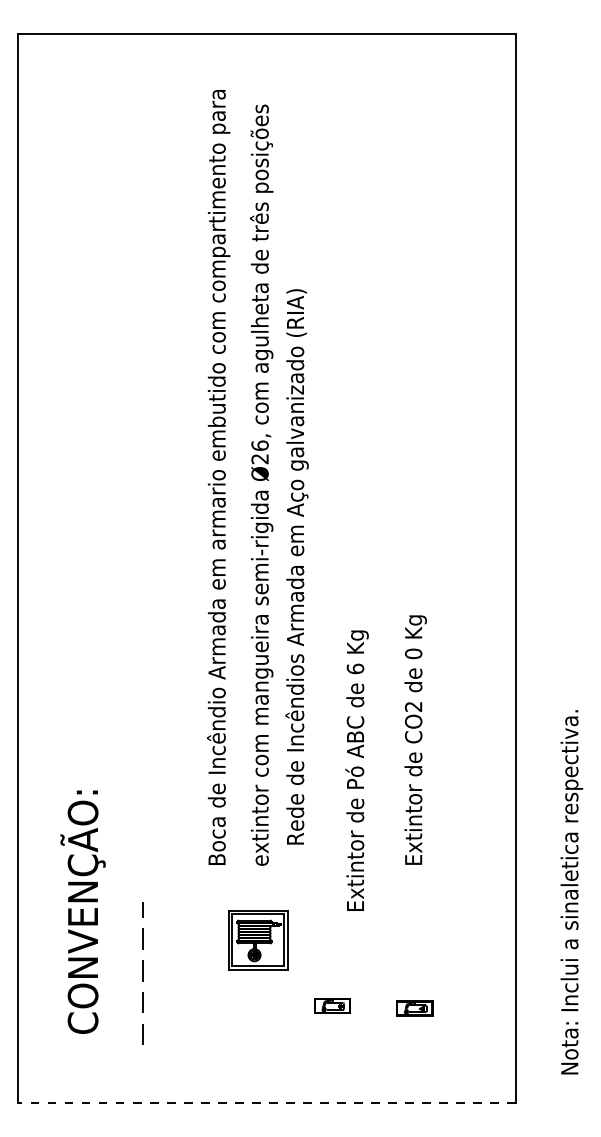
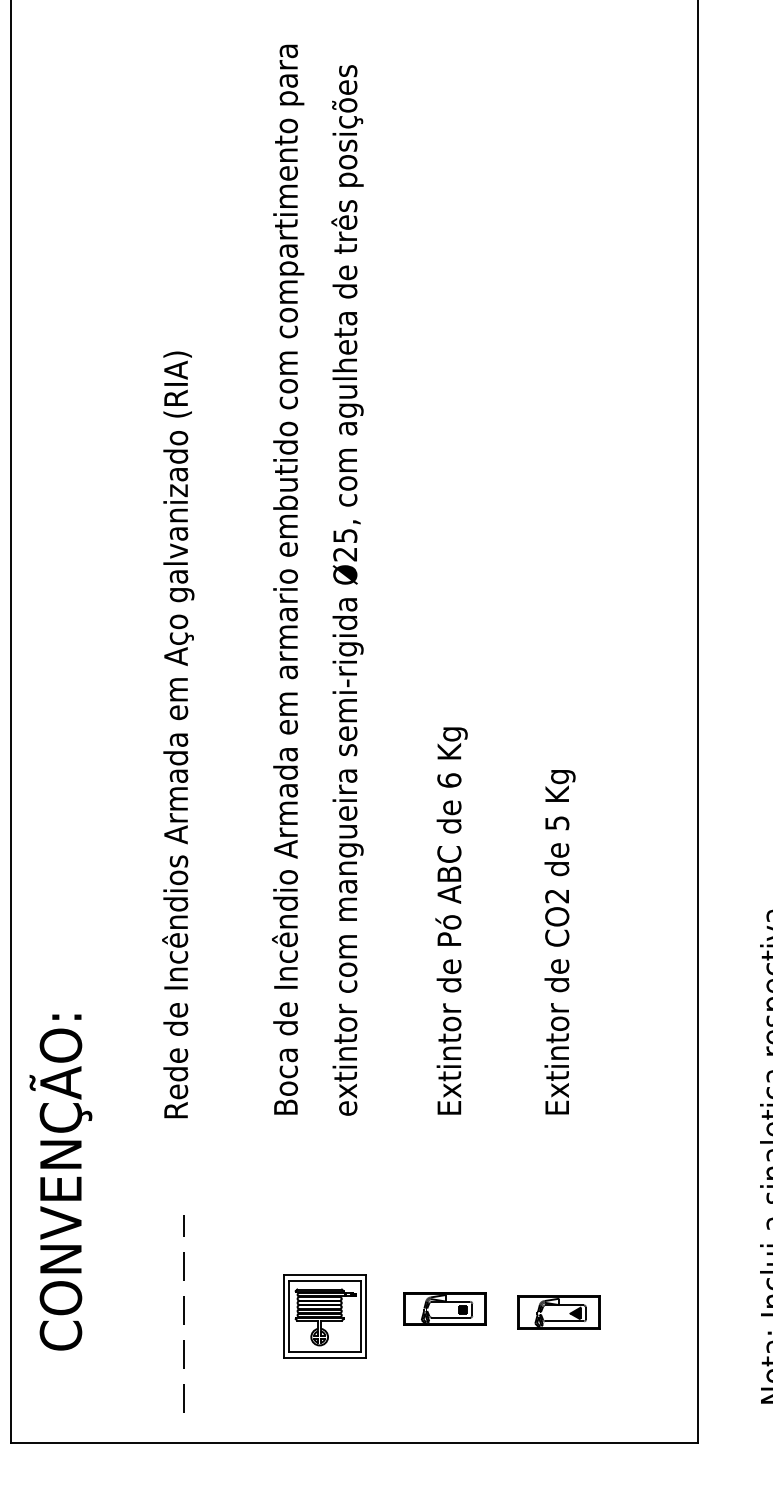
text: (259, 445) -> (344, 535), Ø26, -> Ø25,
text: (296, 566) -> (177, 734), moved
text: (413, 653) -> (557, 822), 0 -> 5
text: (356, 770) -> (450, 920), moved
text: (82, 911) -> (60, 1181), moved
part: (258, 940) -> (325, 1316), moved
line: (142, 973) -> (182, 1314), moved
part: (332, 1005) -> (445, 1308), size x1.67
part: (414, 1008) -> (558, 1312), size x1.67
line: (266, 1102) -> (354, 1442), dashed -> solid

